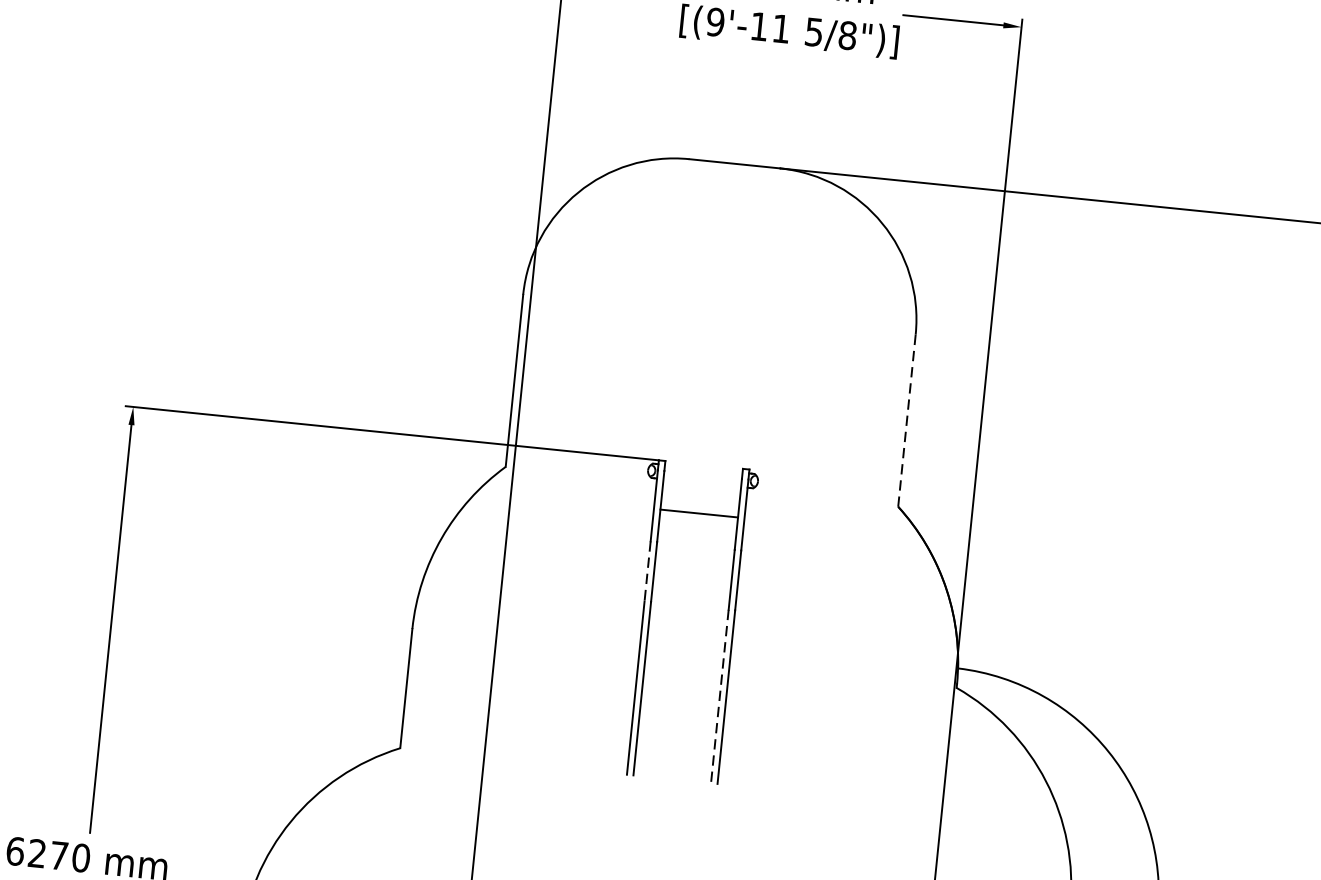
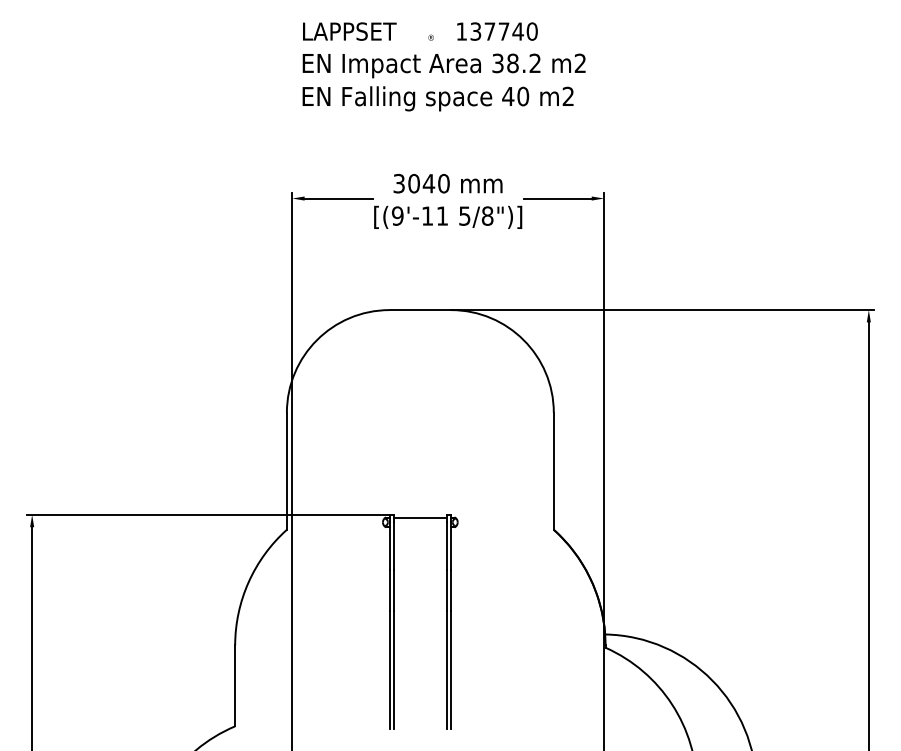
line: (906, 421) -> (553, 471), dashed -> solid
line: (698, 512) -> (419, 517), moved
line: (647, 571) -> (389, 590), dashed -> solid
line: (719, 696) -> (446, 669), dashed -> solid

